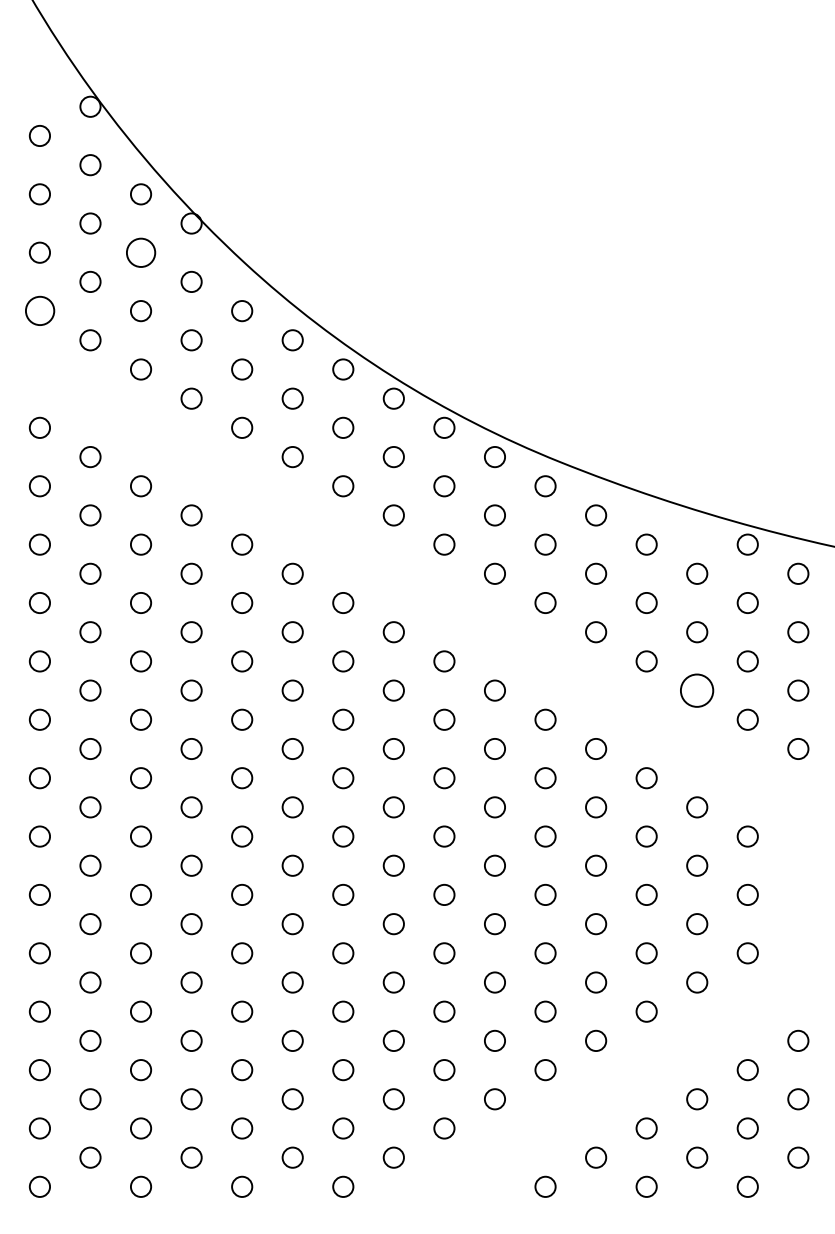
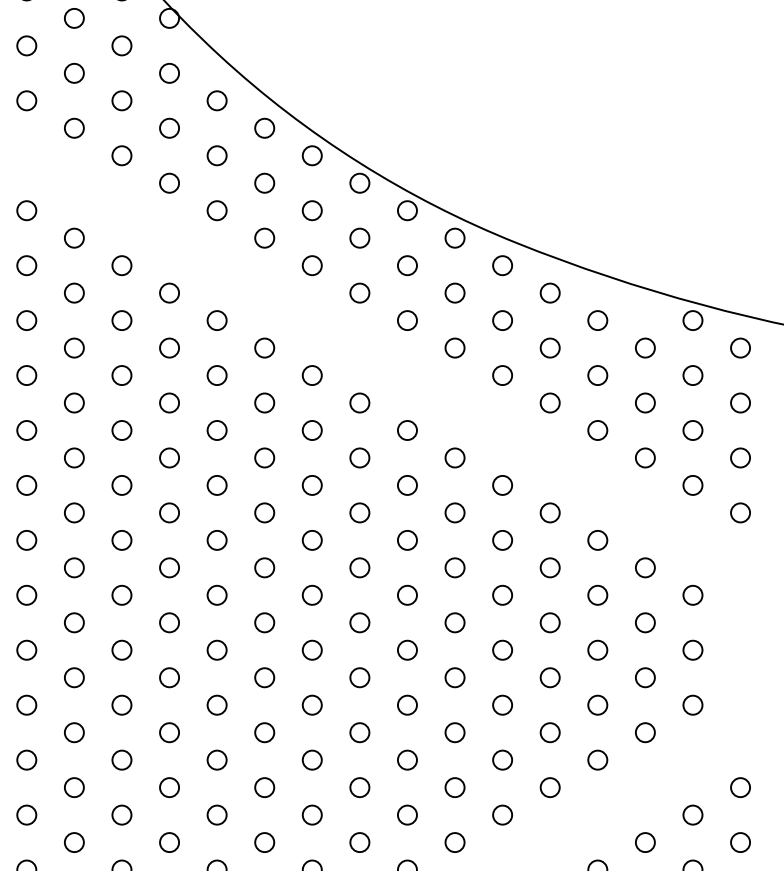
circle: (140, 252) -> (121, 45), size x0.71
circle: (39, 311) -> (26, 101), size x0.71
circle: (697, 690) -> (645, 457), size x0.62

